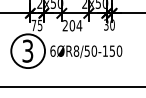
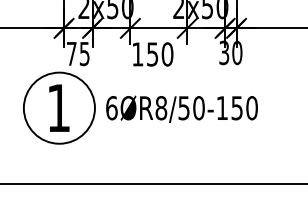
text: (72, 25) -> (152, 53), 204 -> 150
text: (27, 50) -> (58, 106), 3 -> 1

